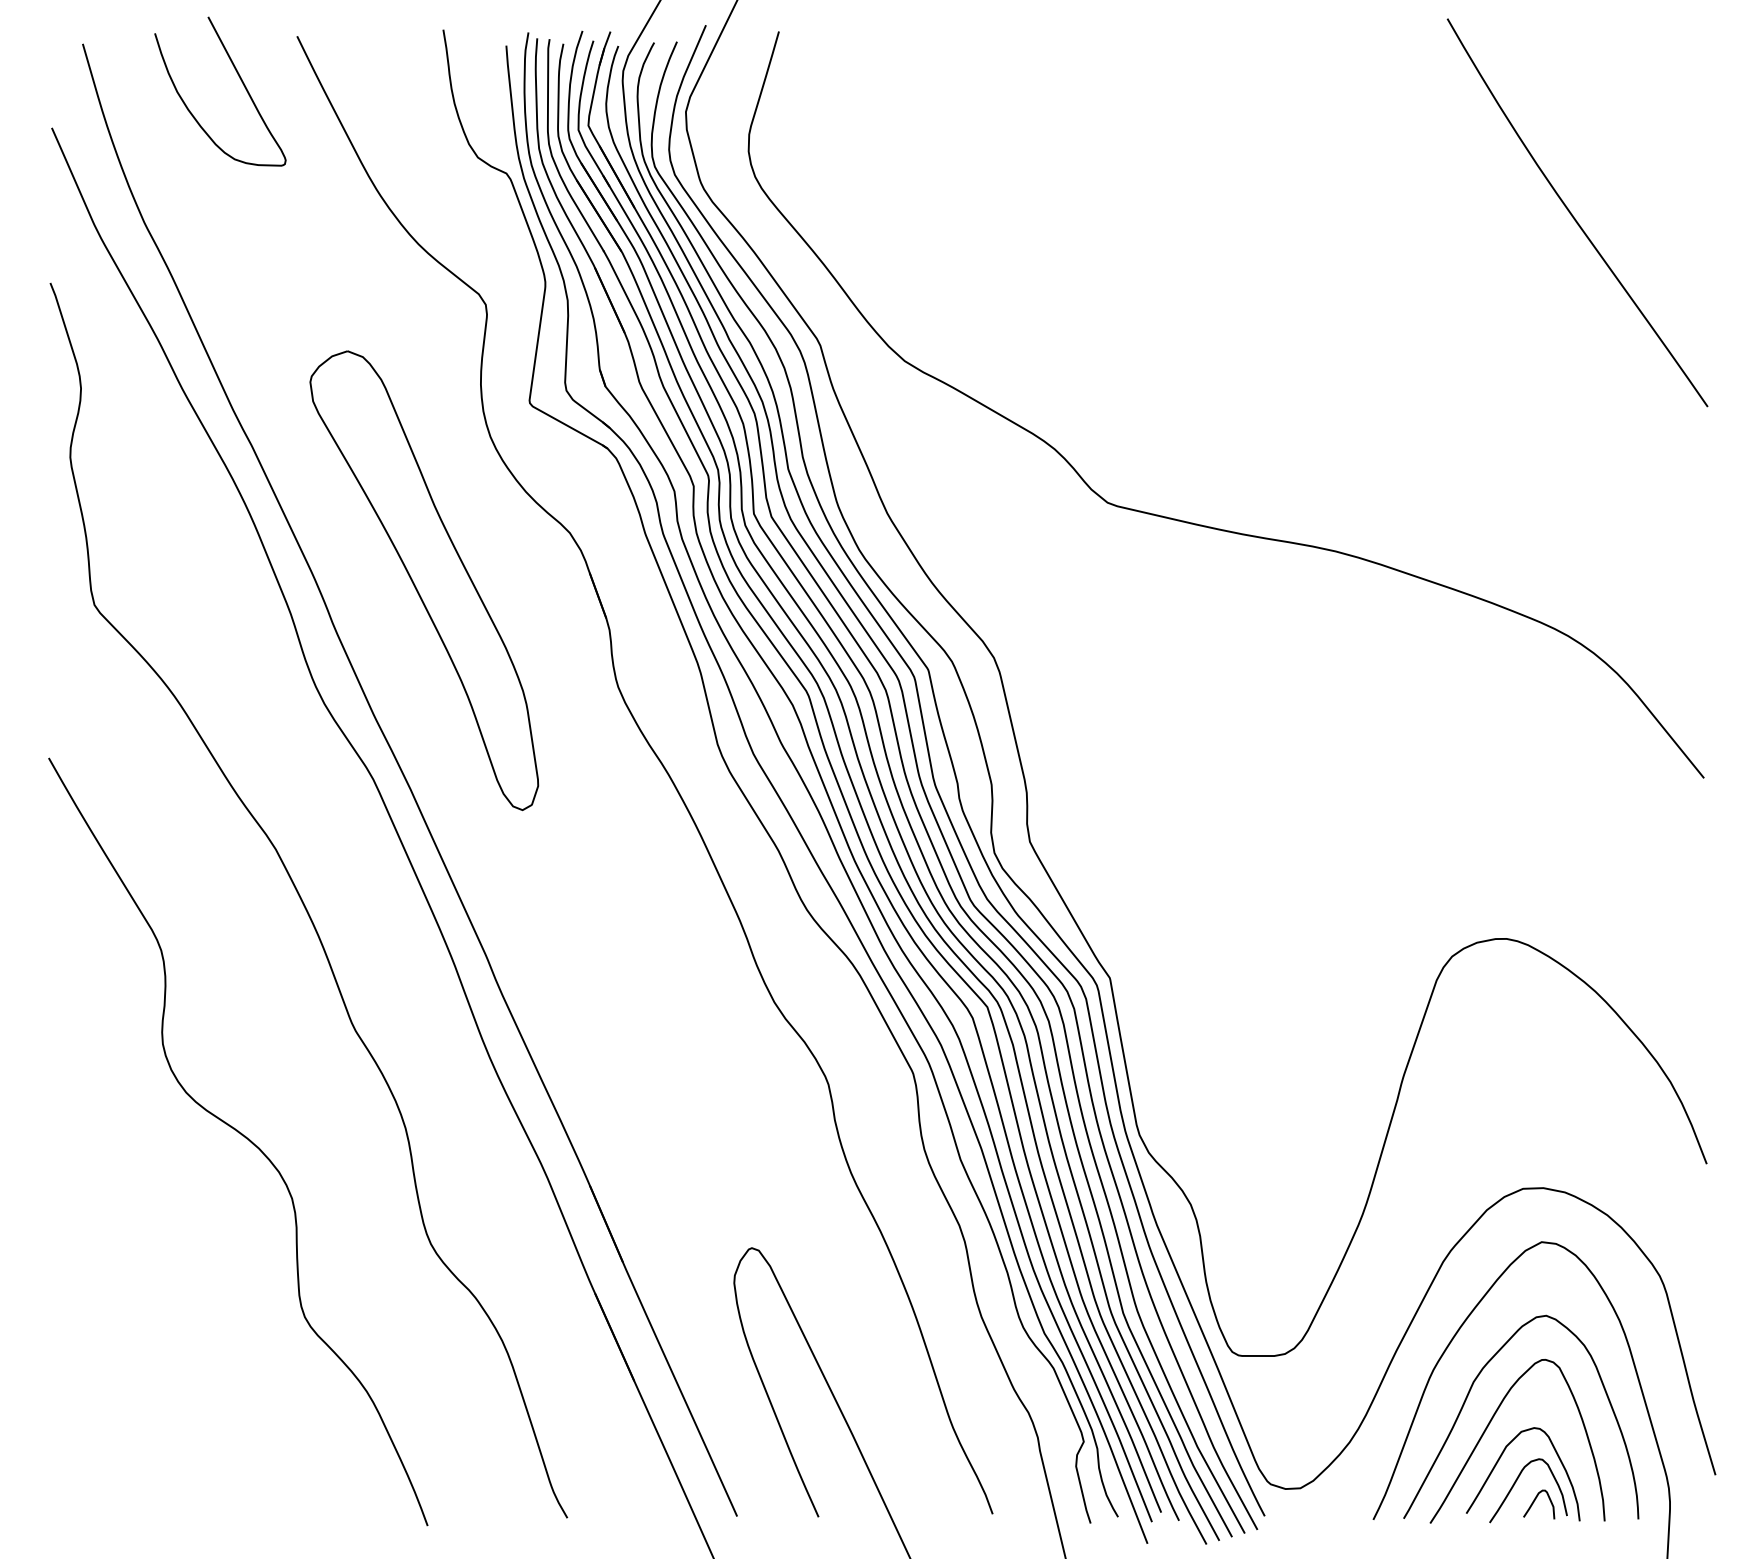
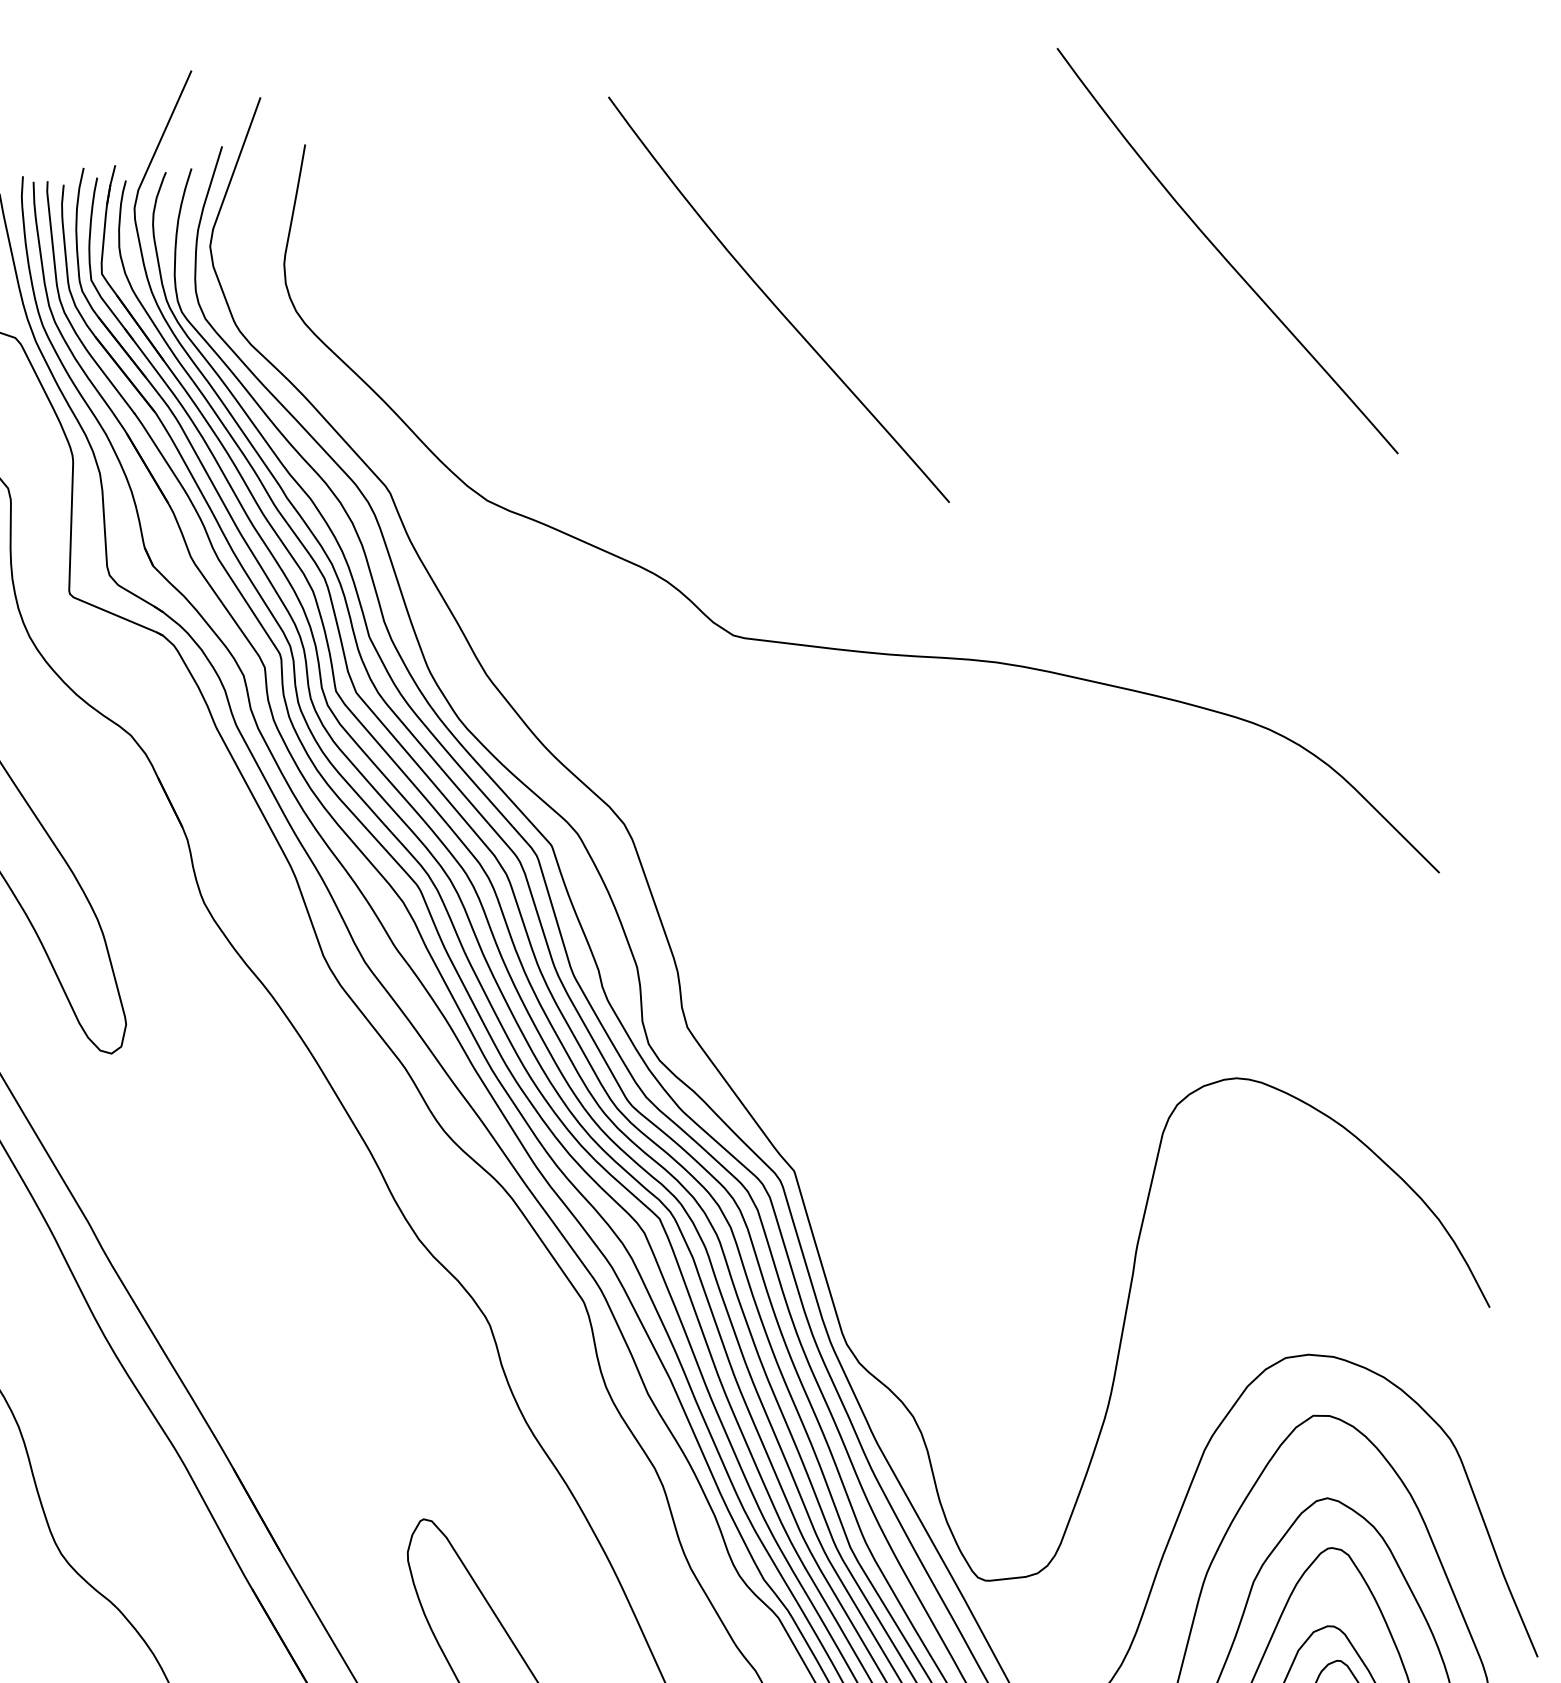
curve: (1175, 215) -> (774, 303), added

